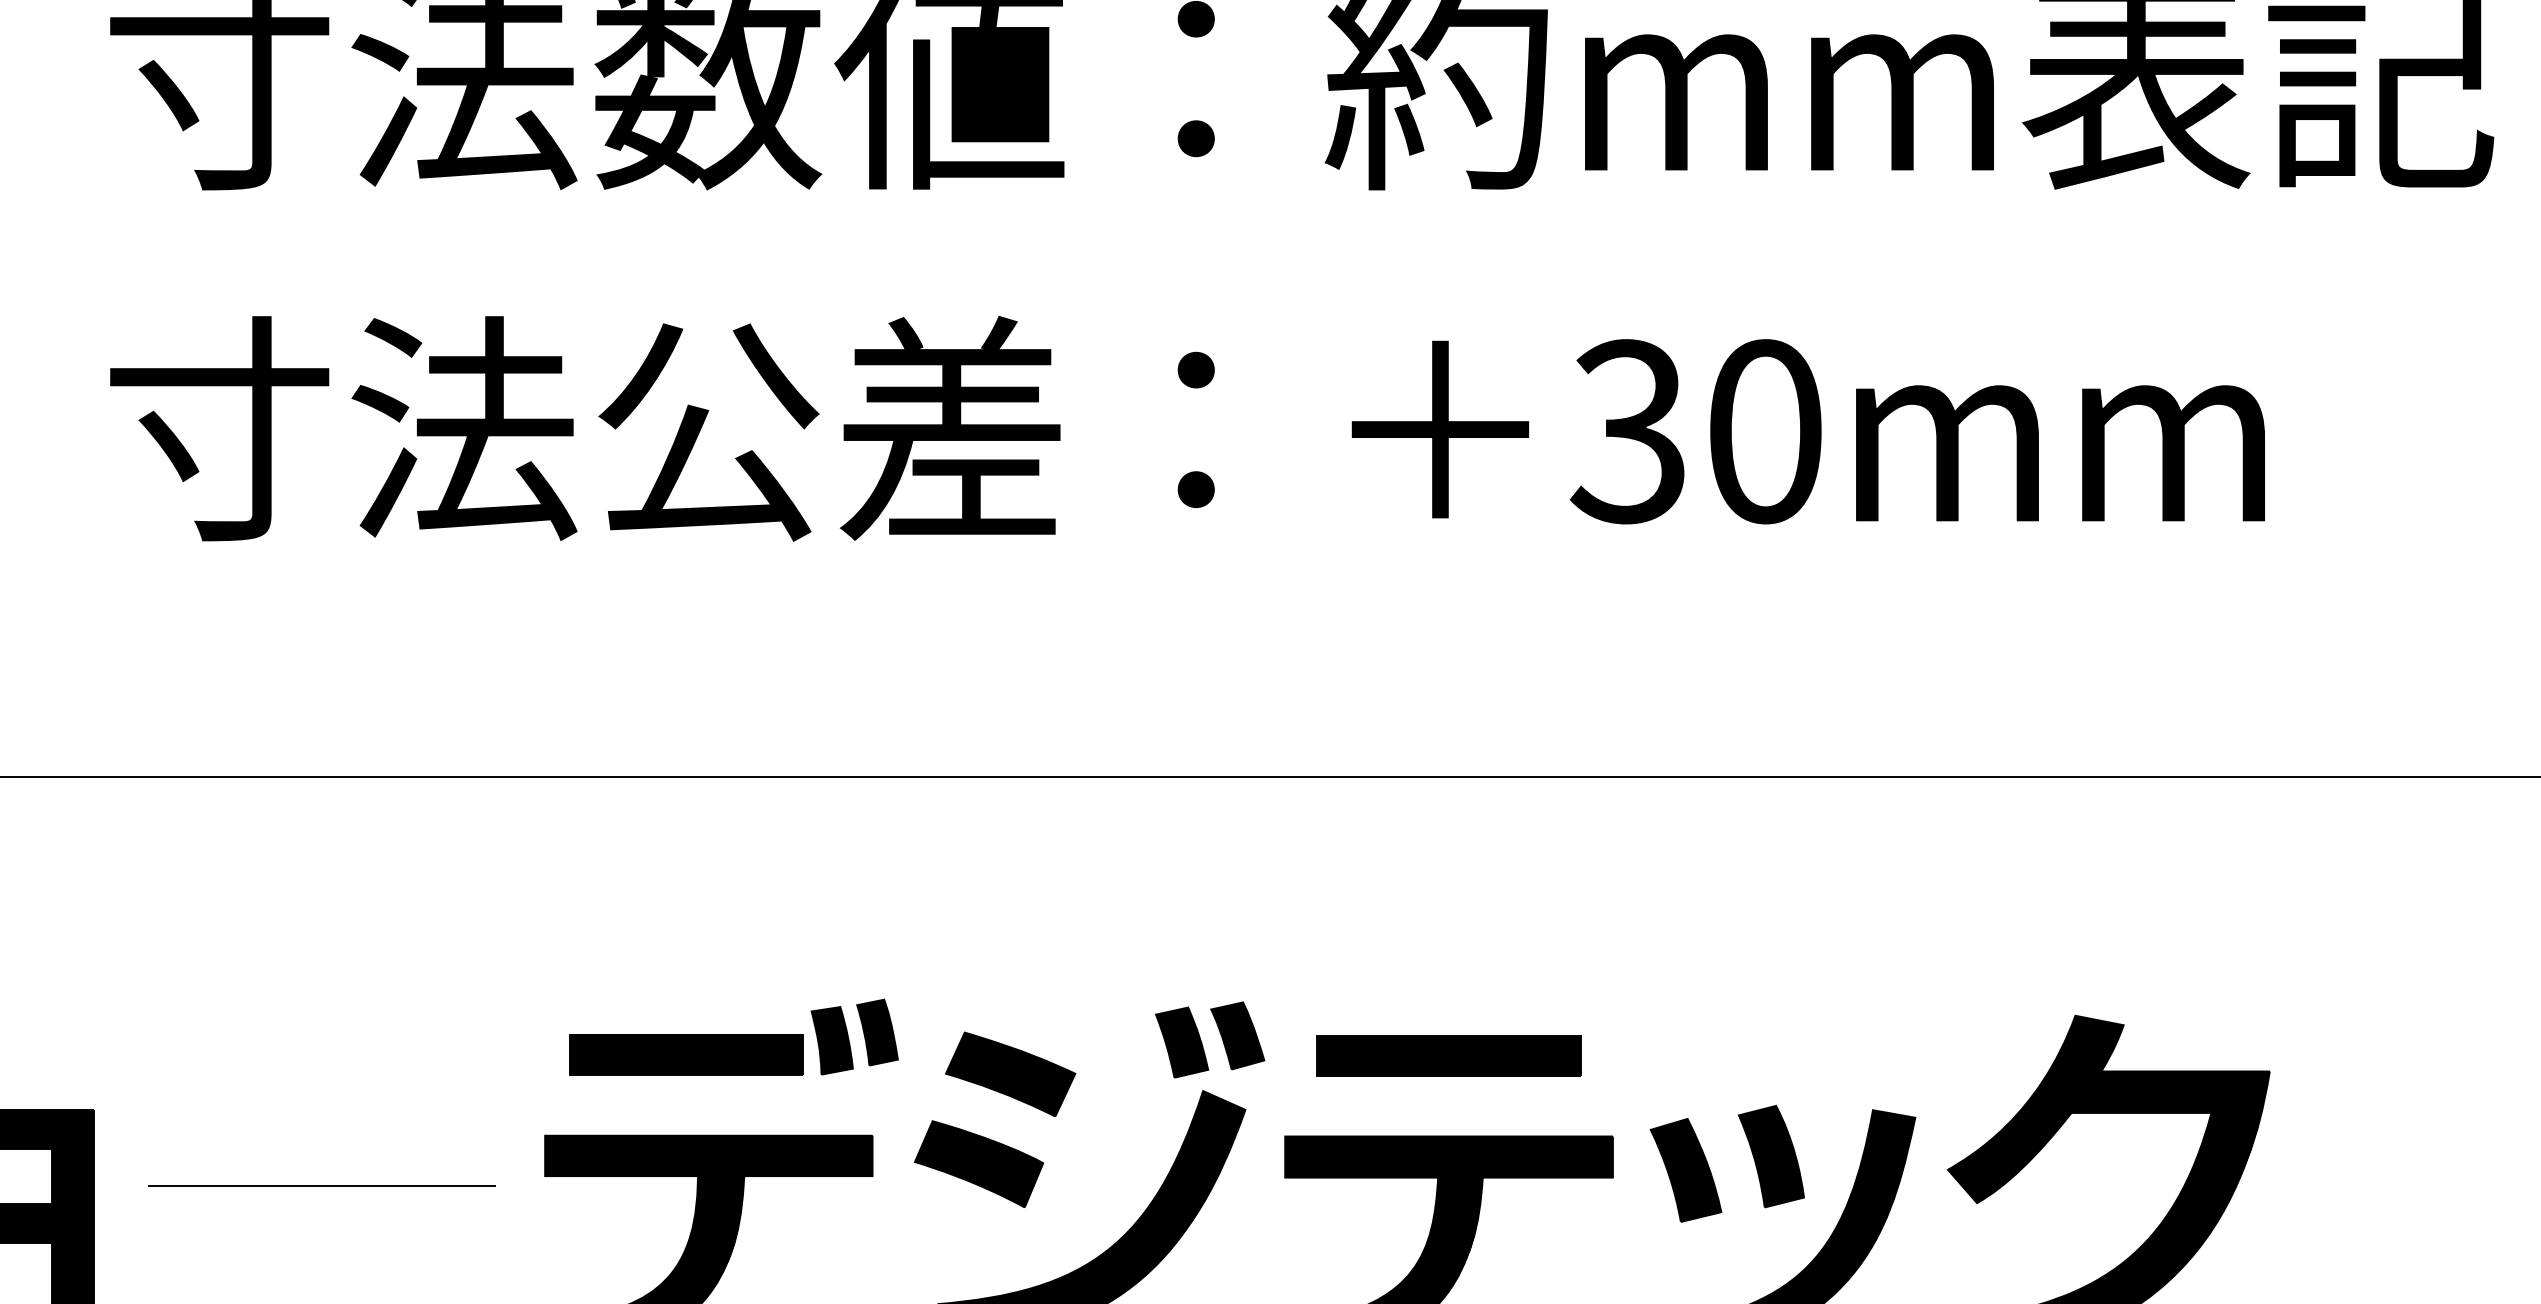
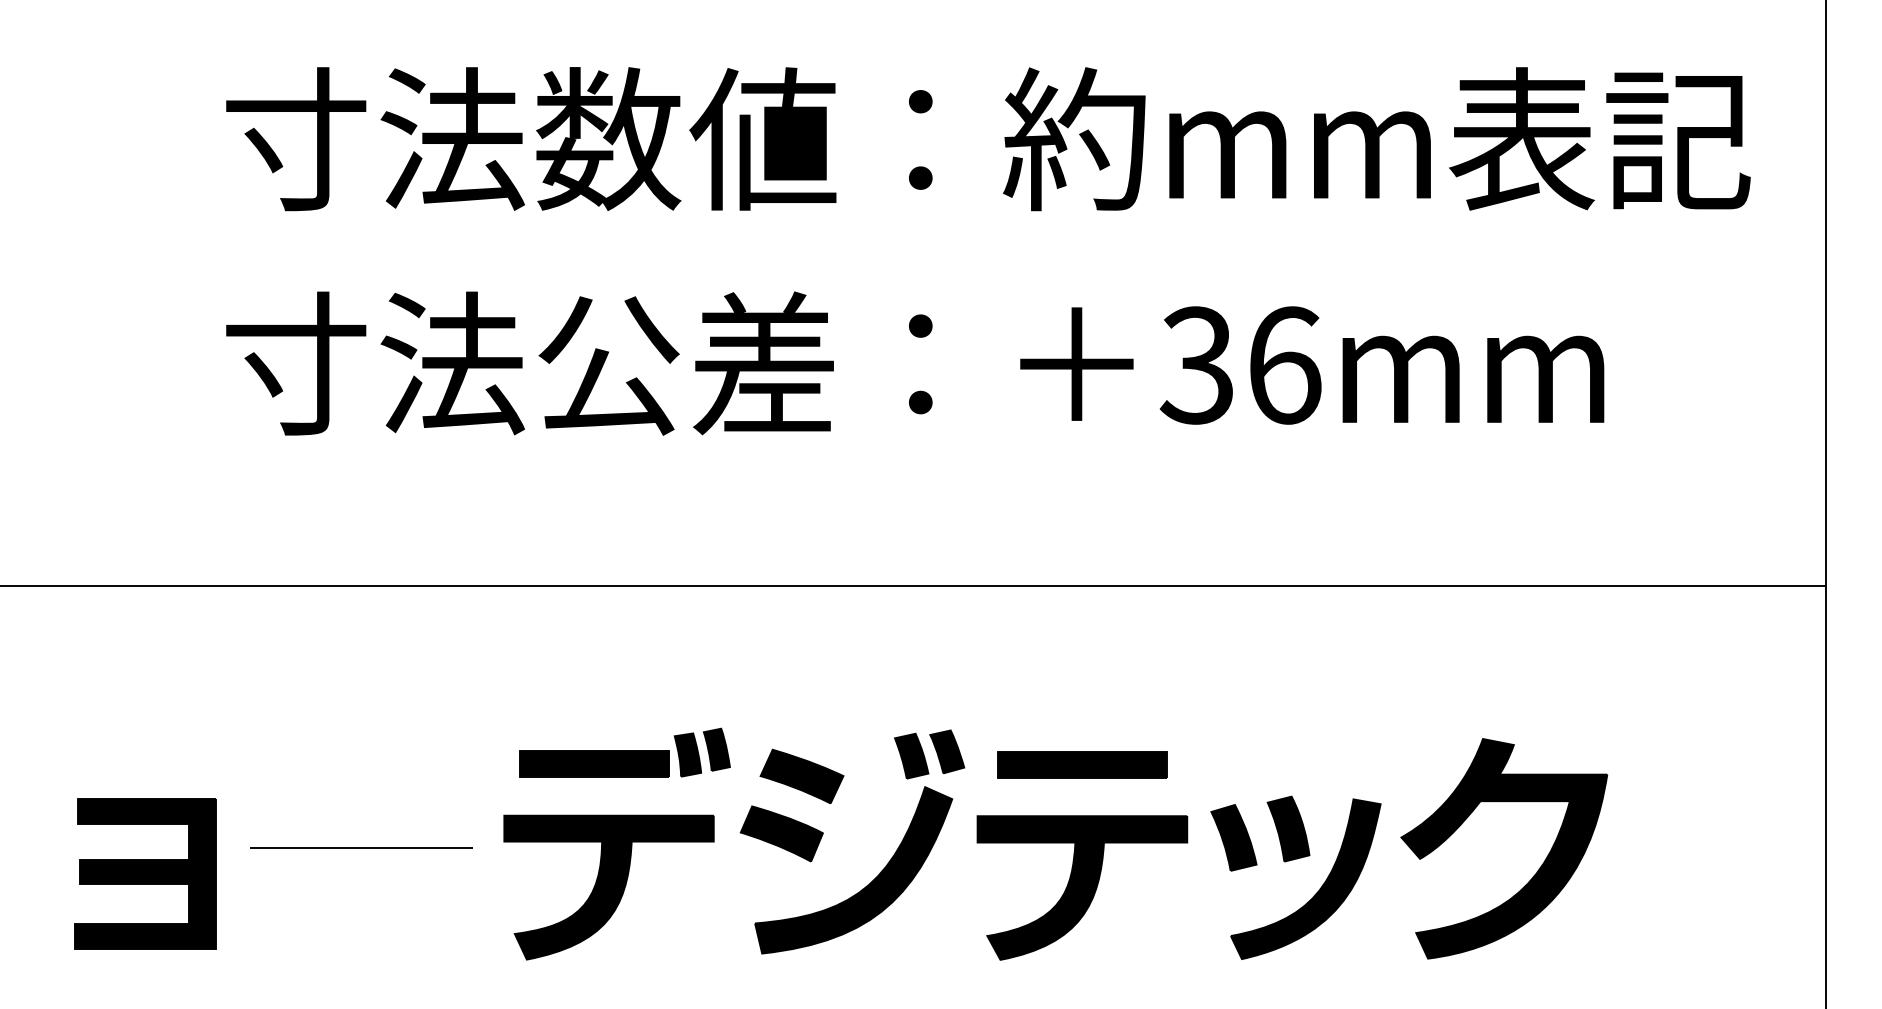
text: (1766, 431) -> (1285, 365), 30mm -> 36mm

